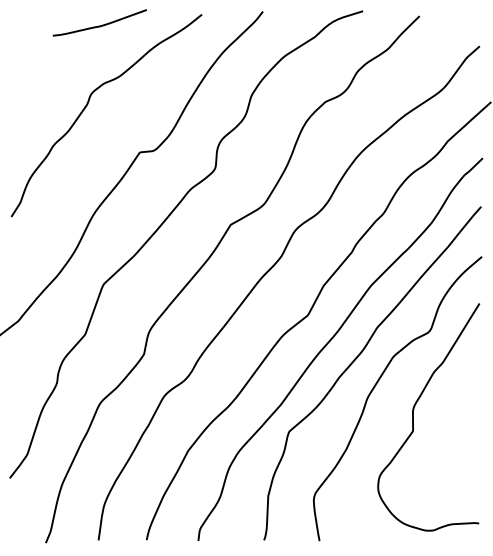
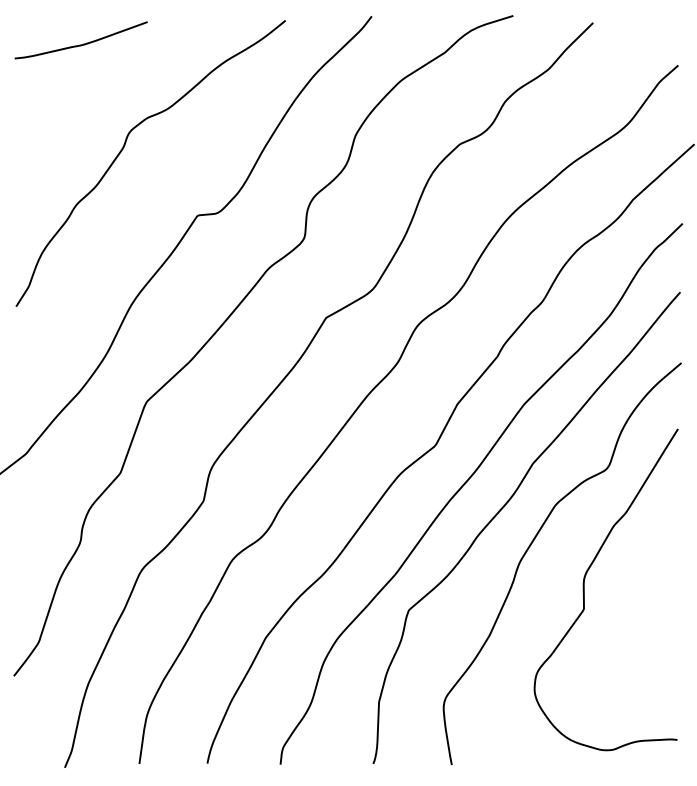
curve: (99, 25) -> (80, 44), moved

